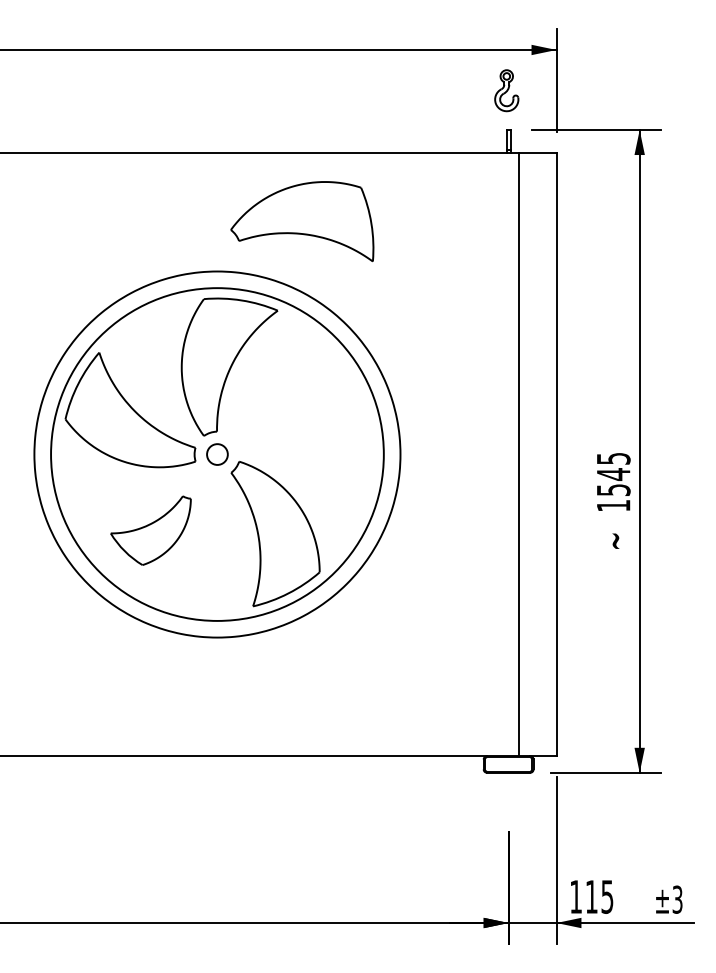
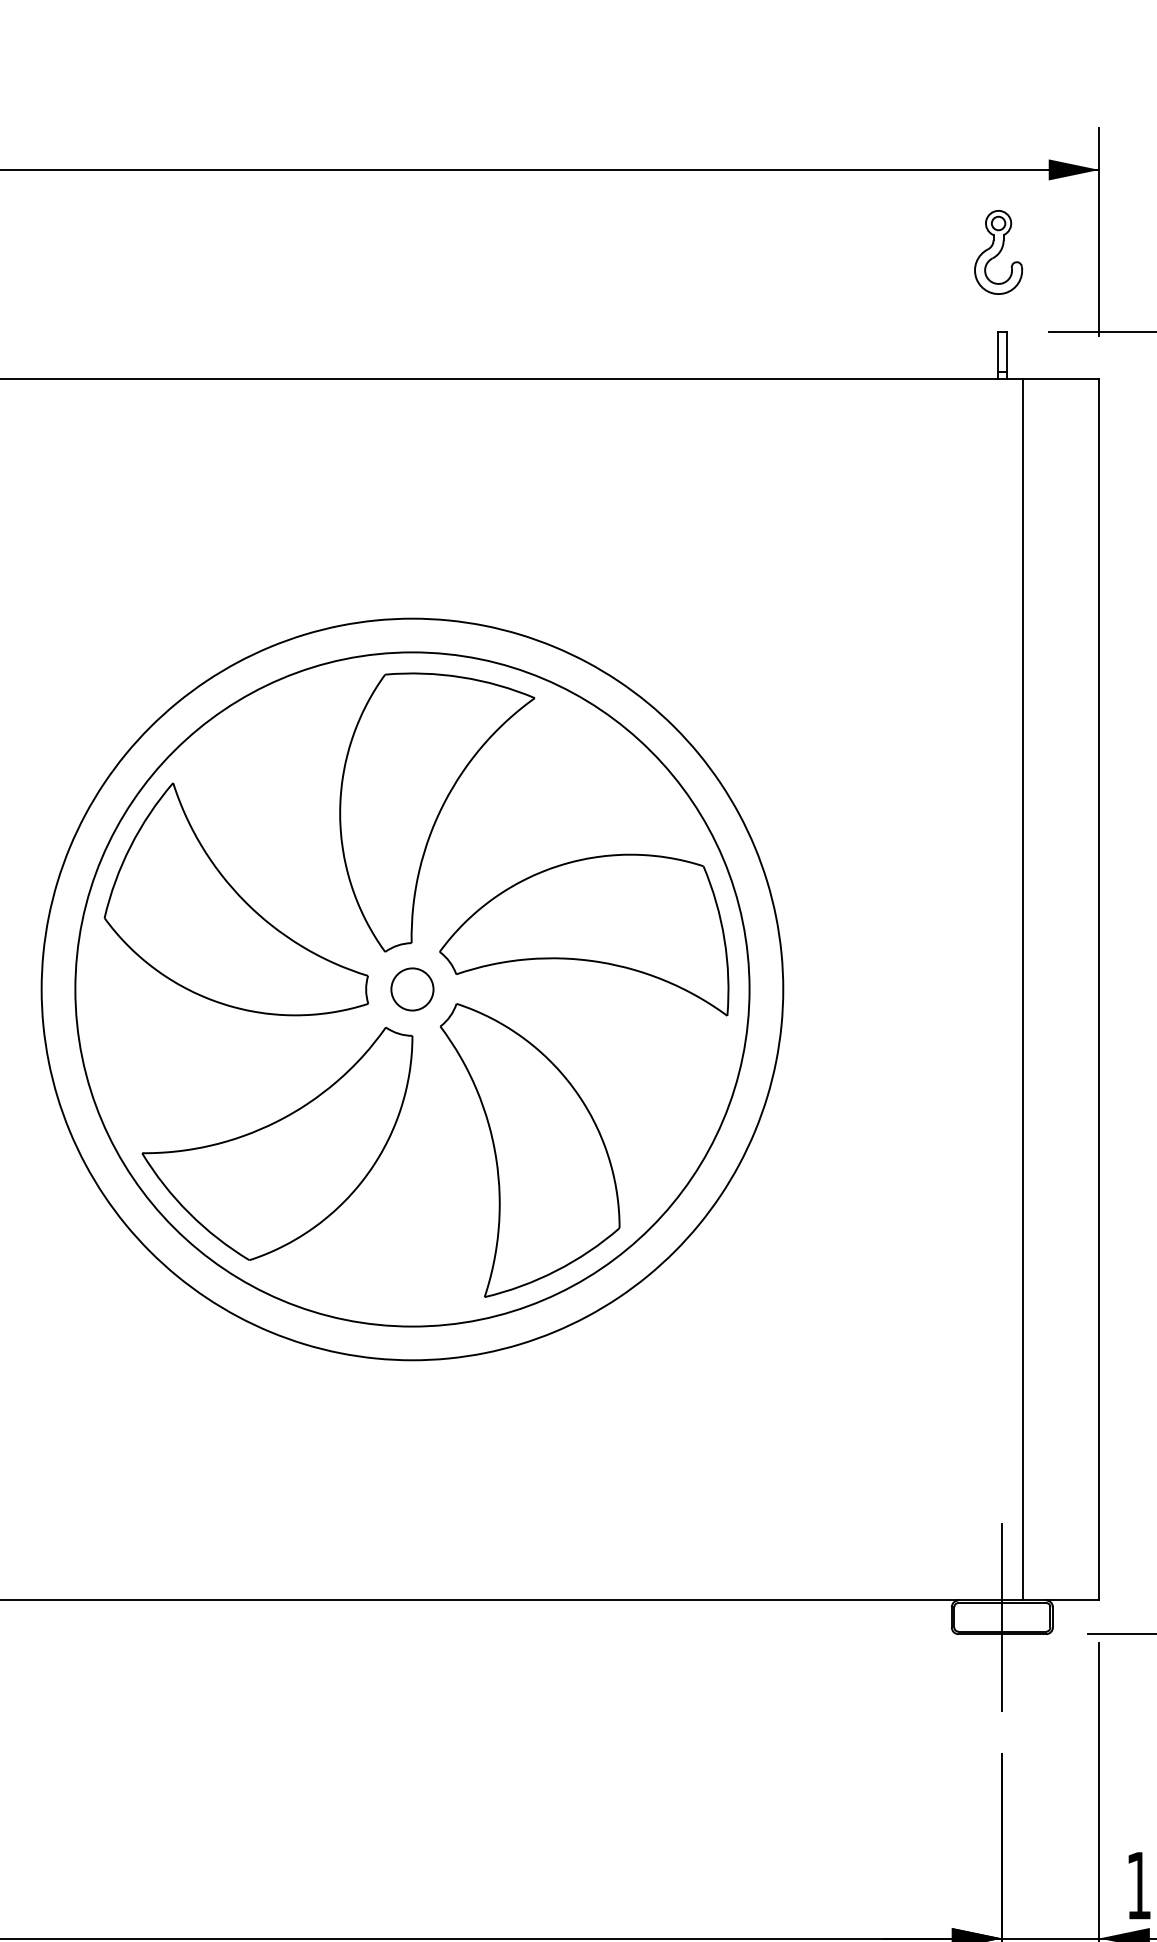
part: (302, 221) -> (584, 934), moved
part: (150, 530) -> (276, 1143), size x1.67
line: (508, 764) -> (1002, 1617), added

